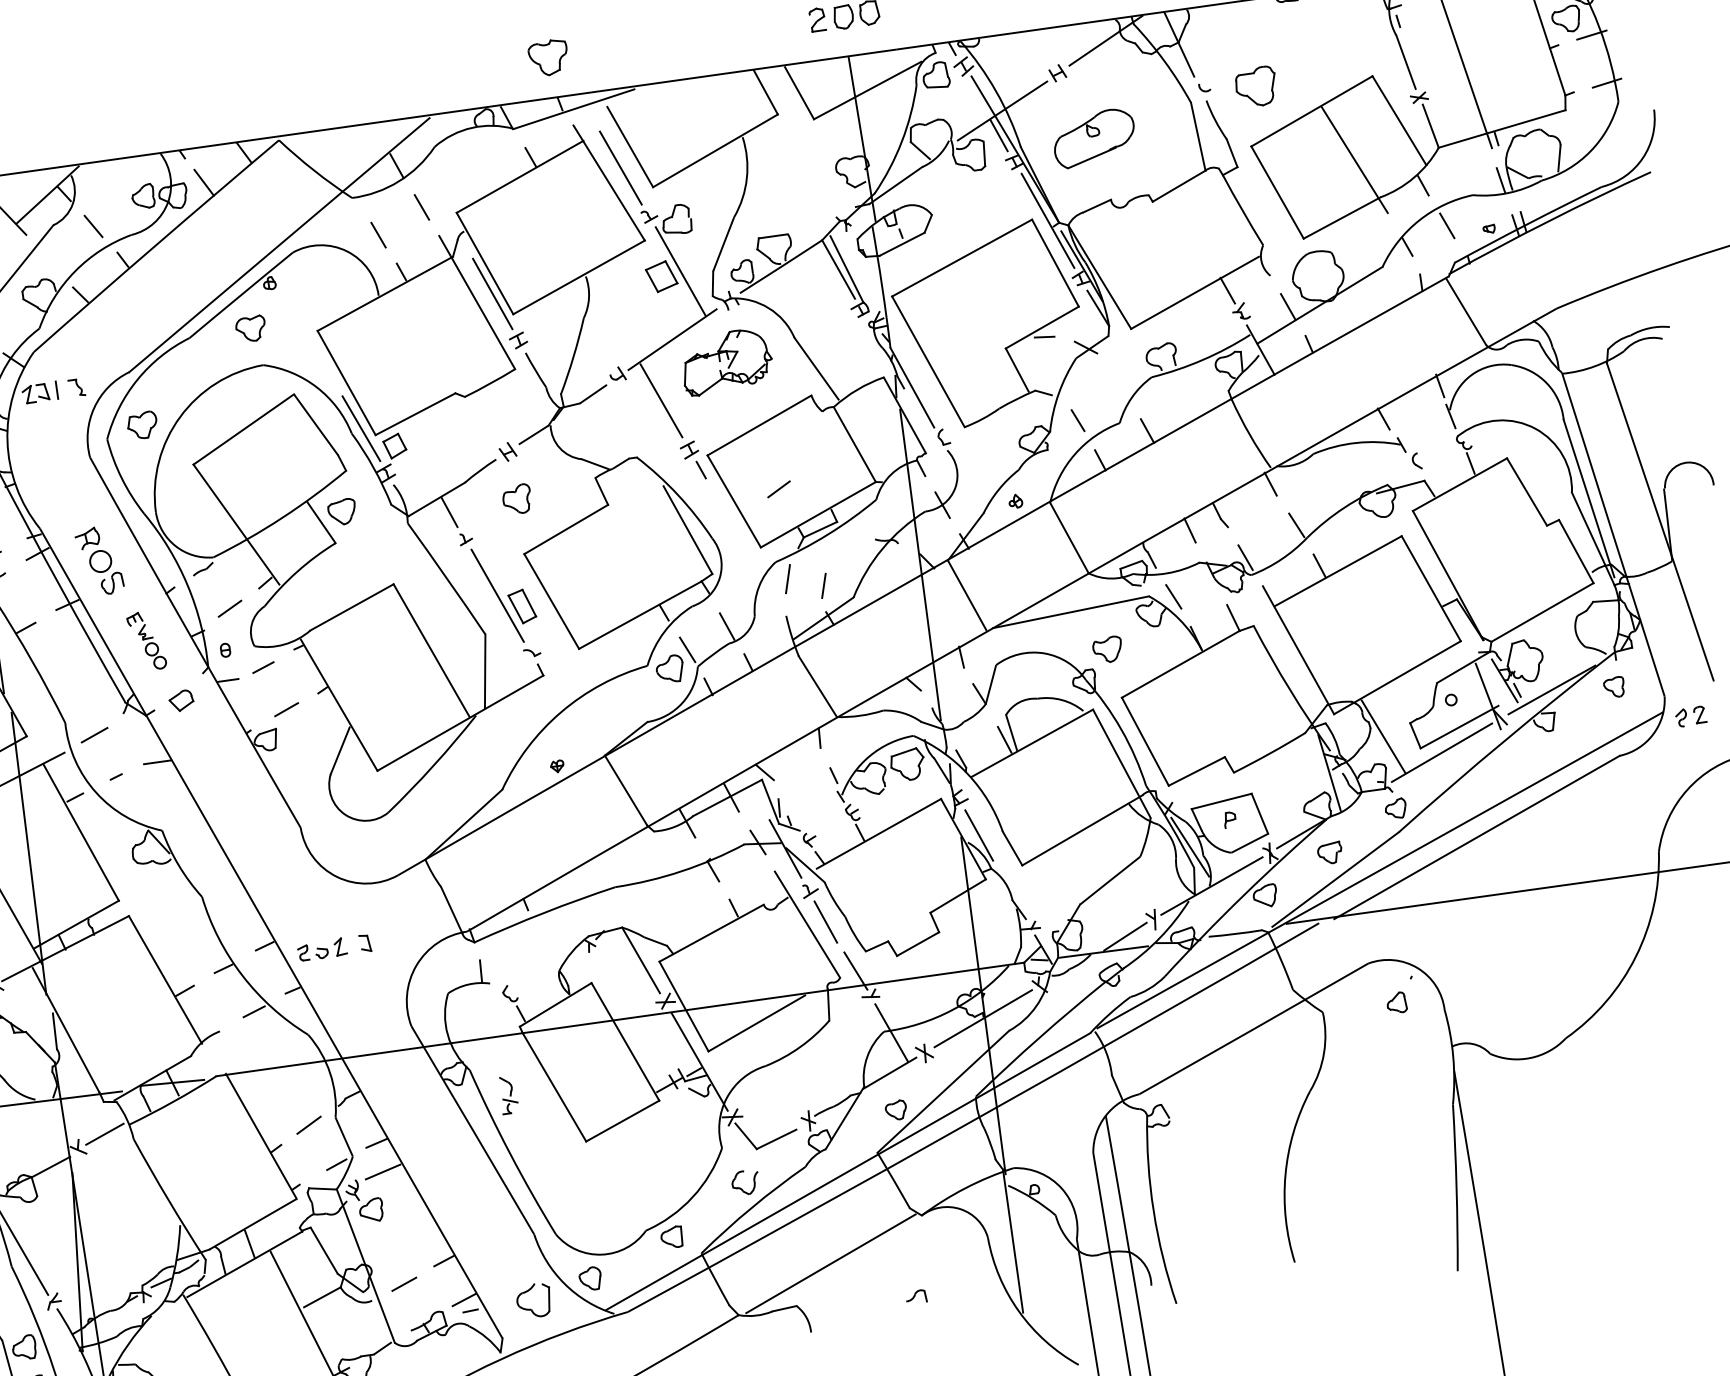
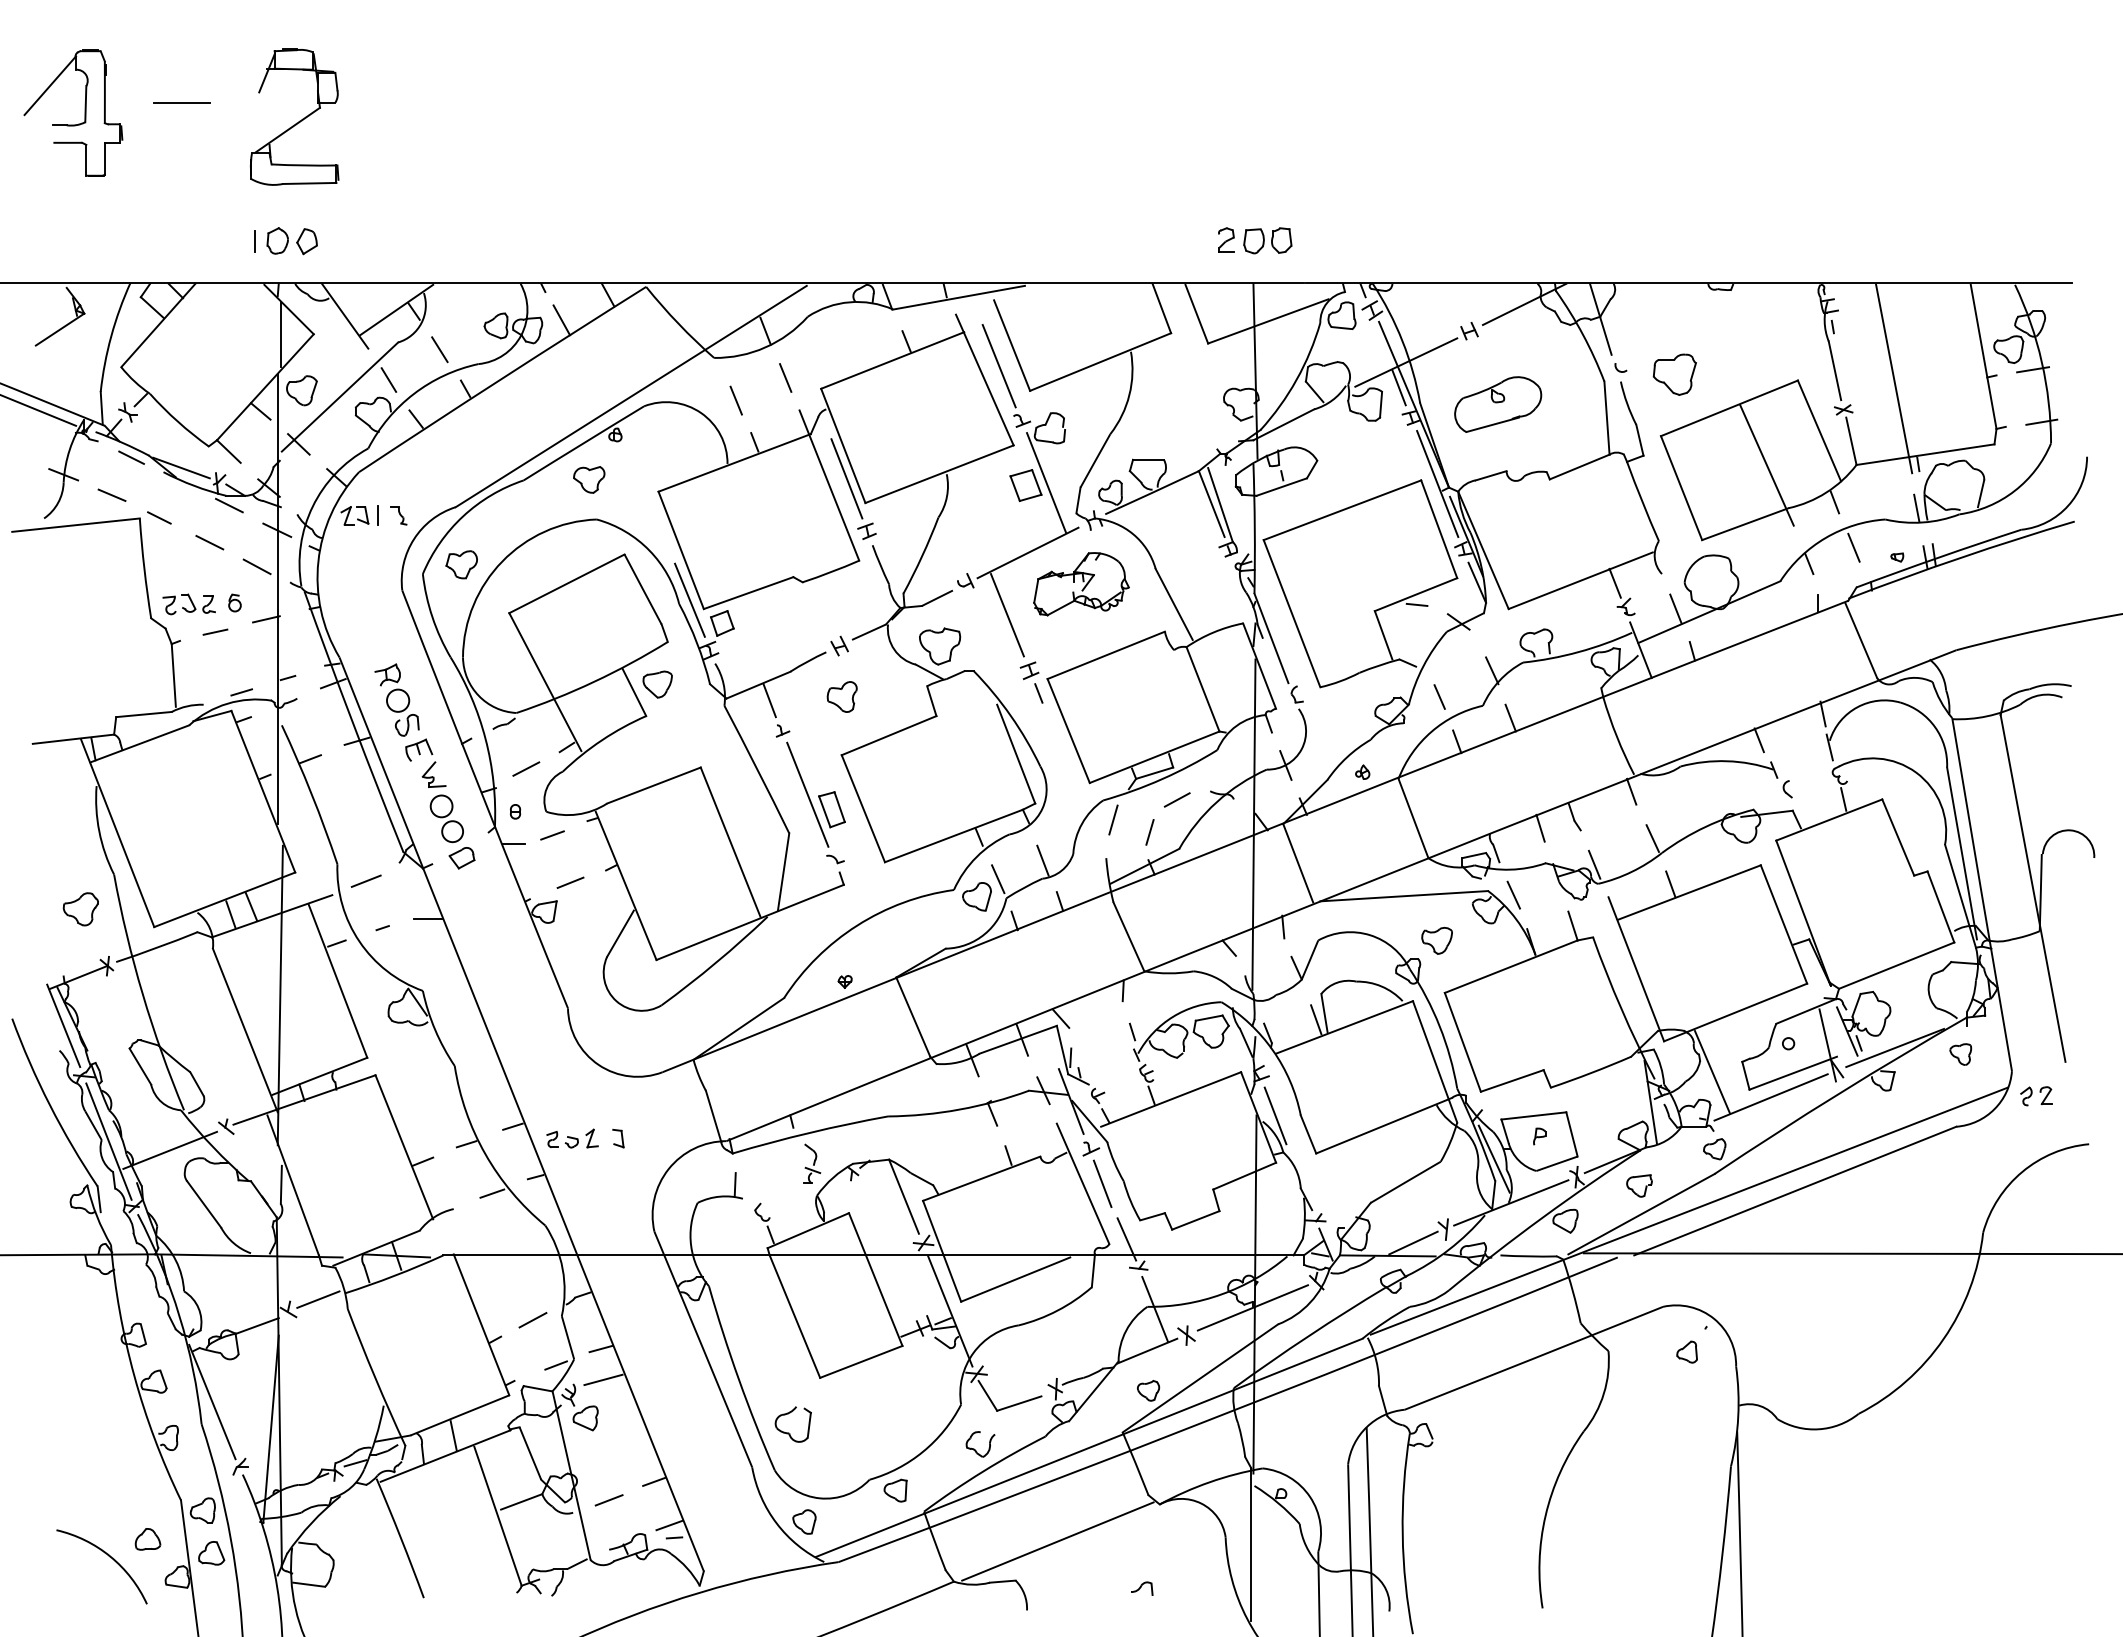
part: (549, 57) -> (940, 646), moved
line: (49, 261) -> (388, 379), added
line: (1124, 388) -> (1492, 670), added
line: (778, 489) -> (1176, 799), moved
part: (146, 640) -> (434, 790), size x1.67
part: (509, 1094) -> (812, 1163), moved
part: (531, 1308) -> (789, 1432), moved

